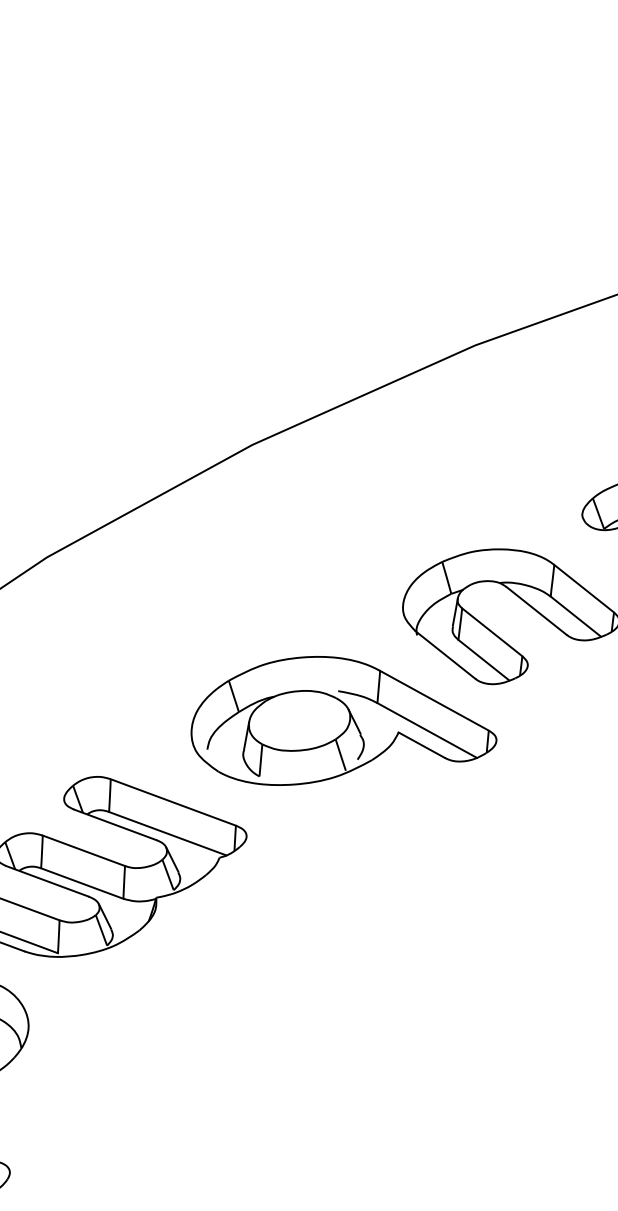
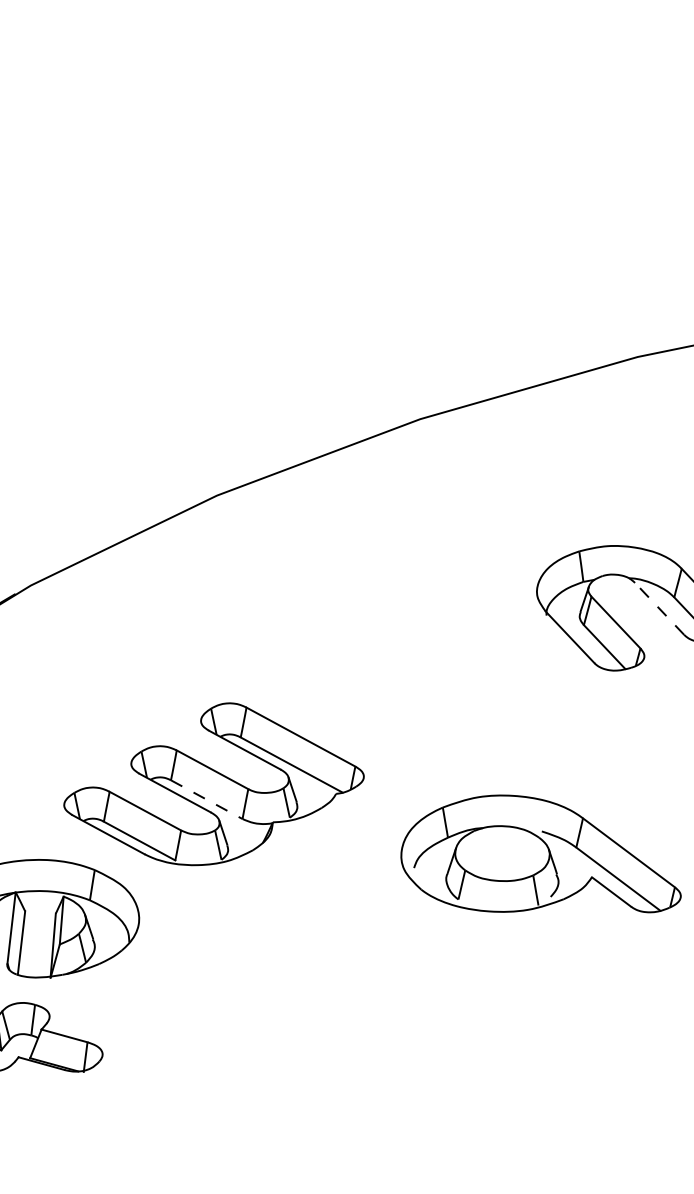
line: (536, 610) -> (659, 608), solid -> dashed
part: (340, 714) -> (540, 853), moved
line: (81, 883) -> (206, 799), solid -> dashed

